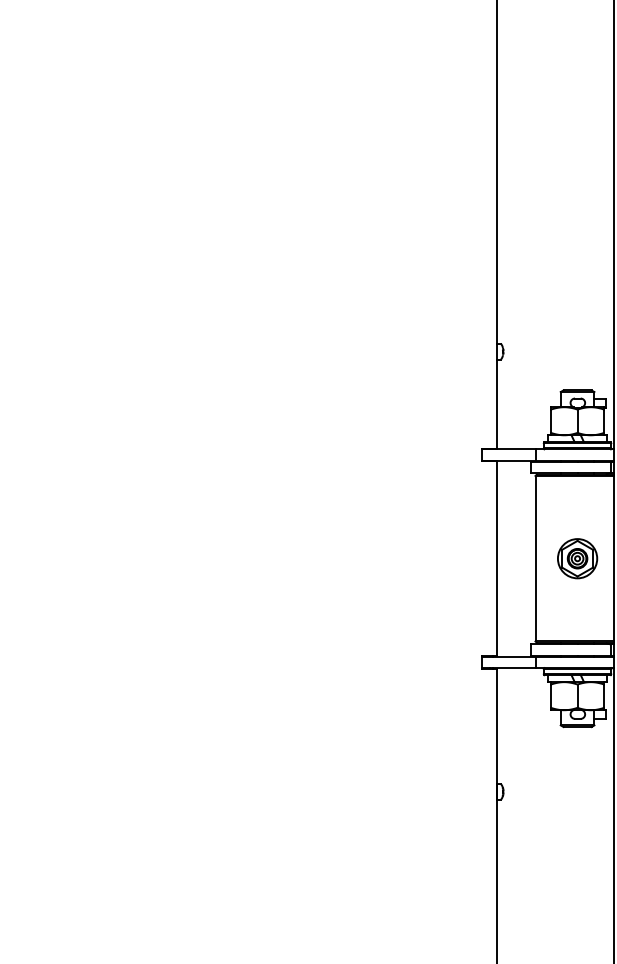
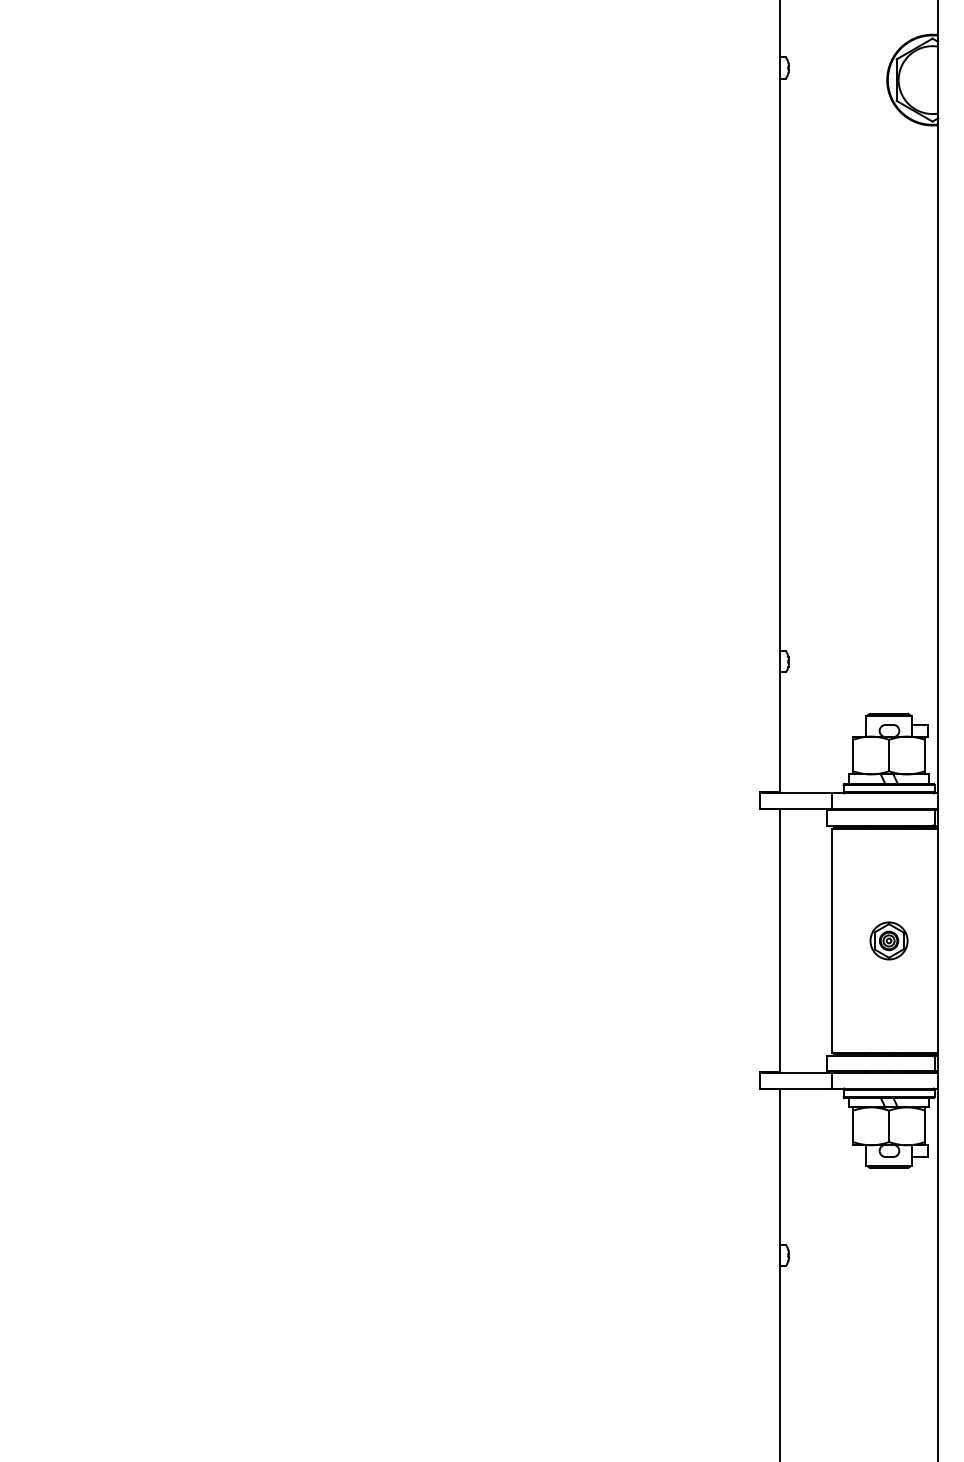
part: (577, 558) -> (888, 940), size x0.7

